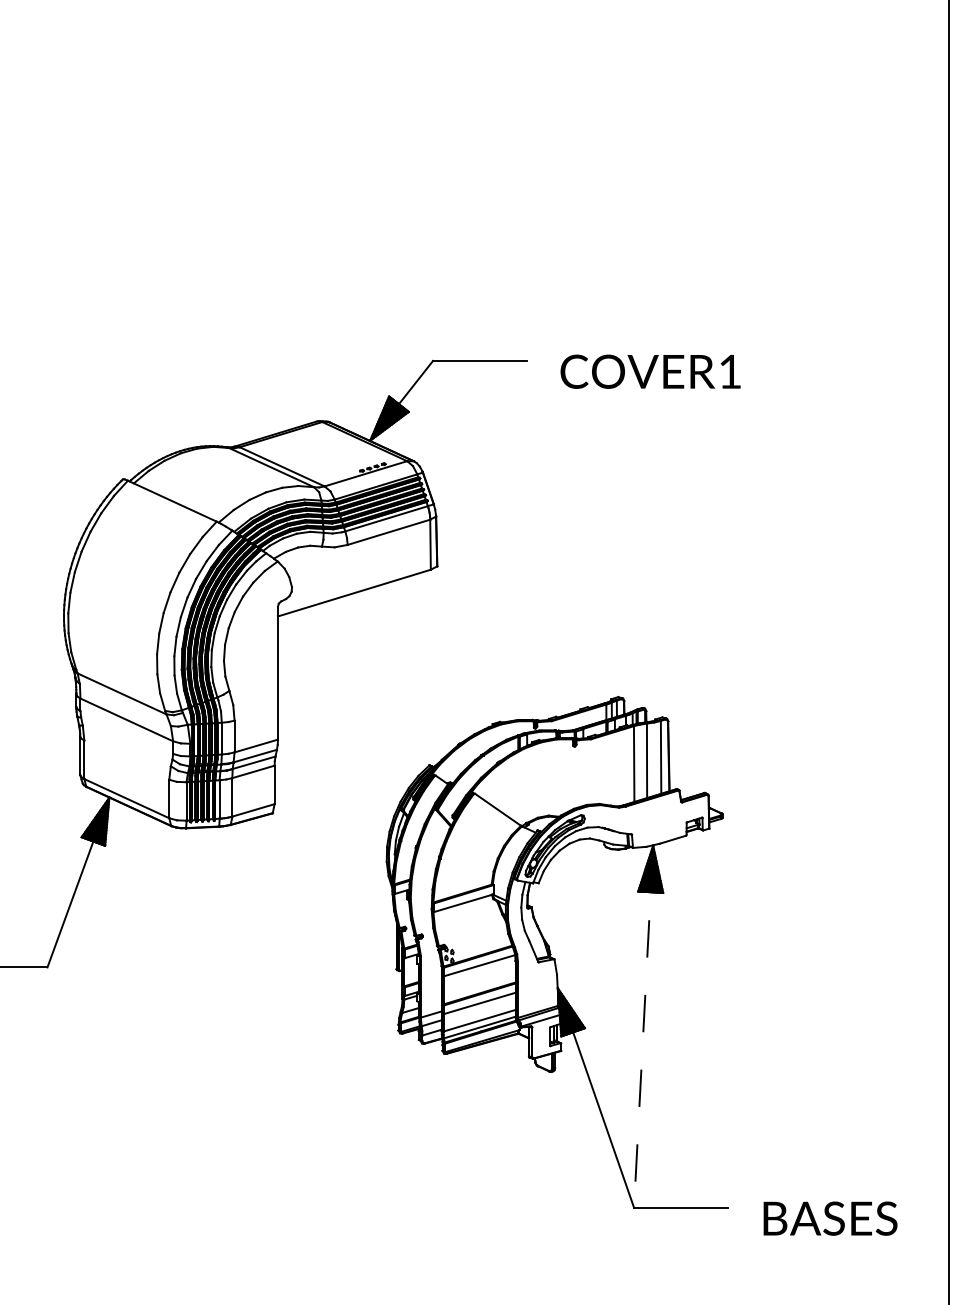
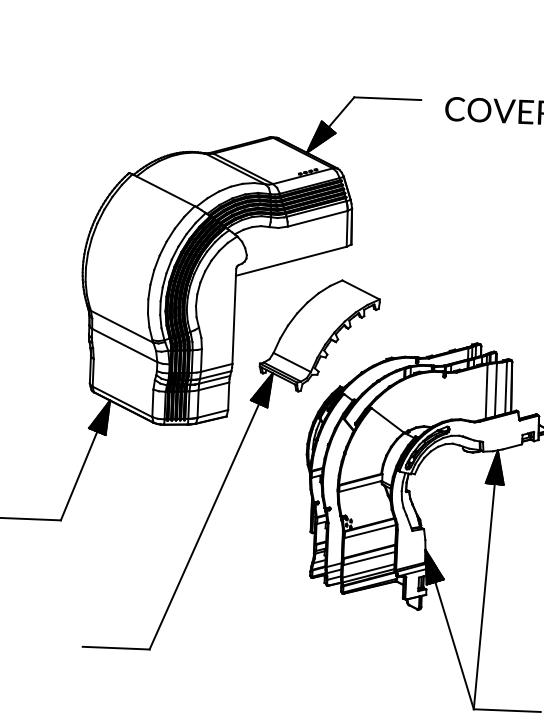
part: (282, 879) -> (231, 464), added
line: (643, 1027) -> (485, 580), dashed -> solid

